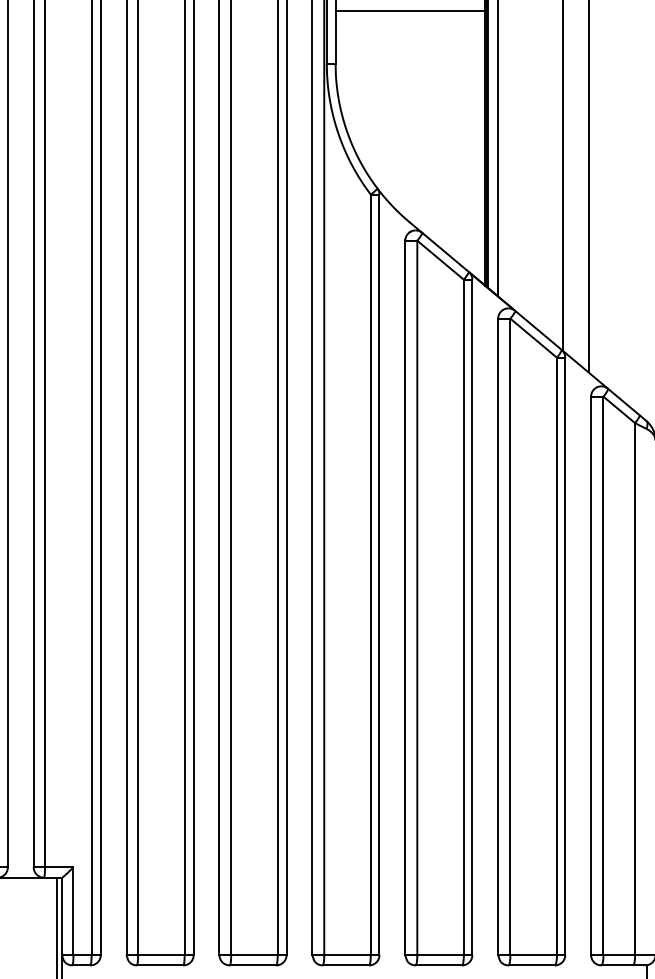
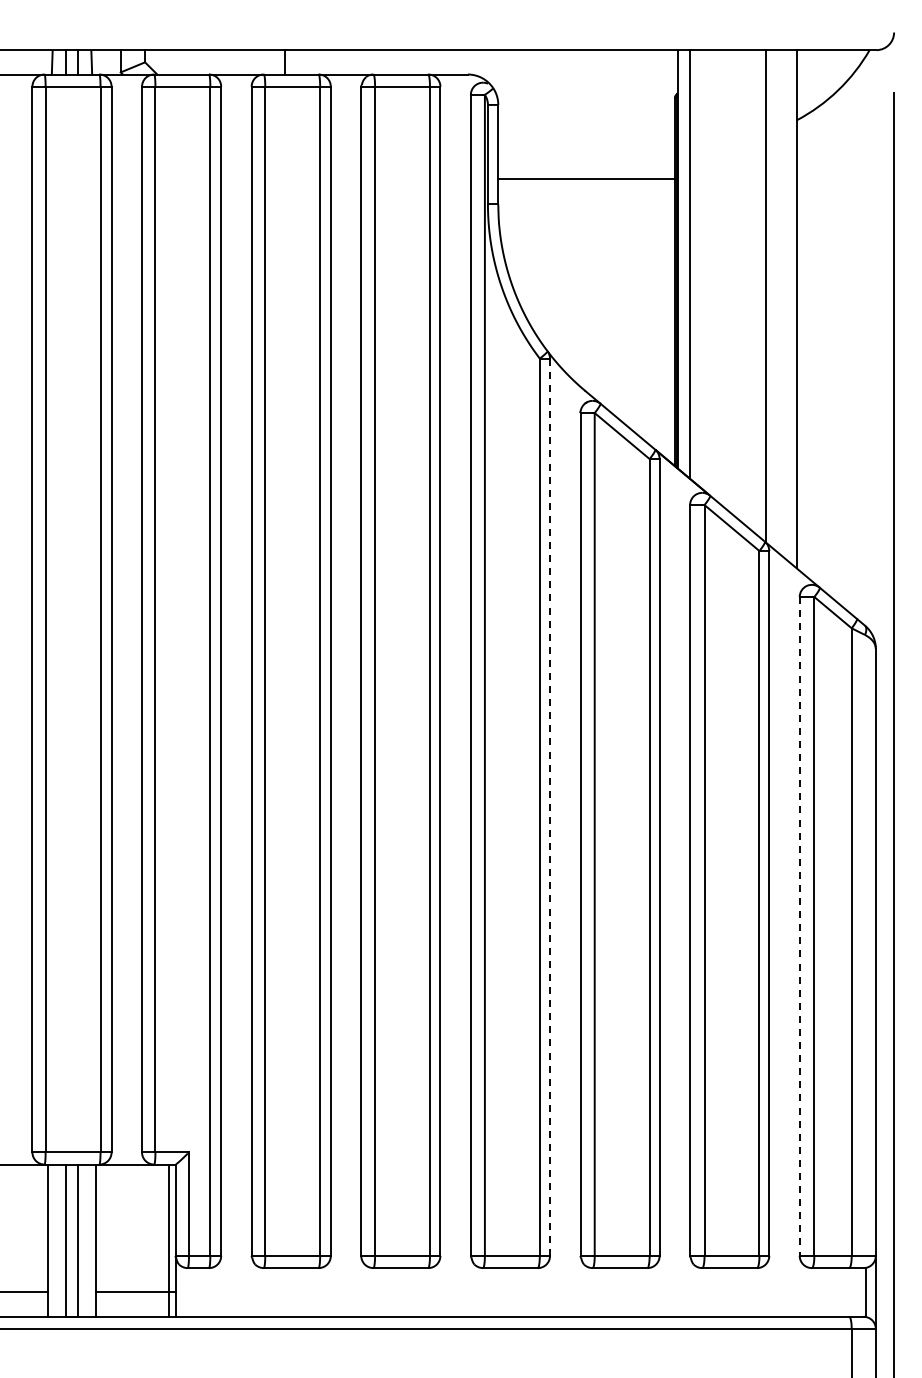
line: (410, 10) -> (586, 178), moved
line: (379, 575) -> (550, 807), solid -> dashed
line: (590, 675) -> (799, 926), solid -> dashed

